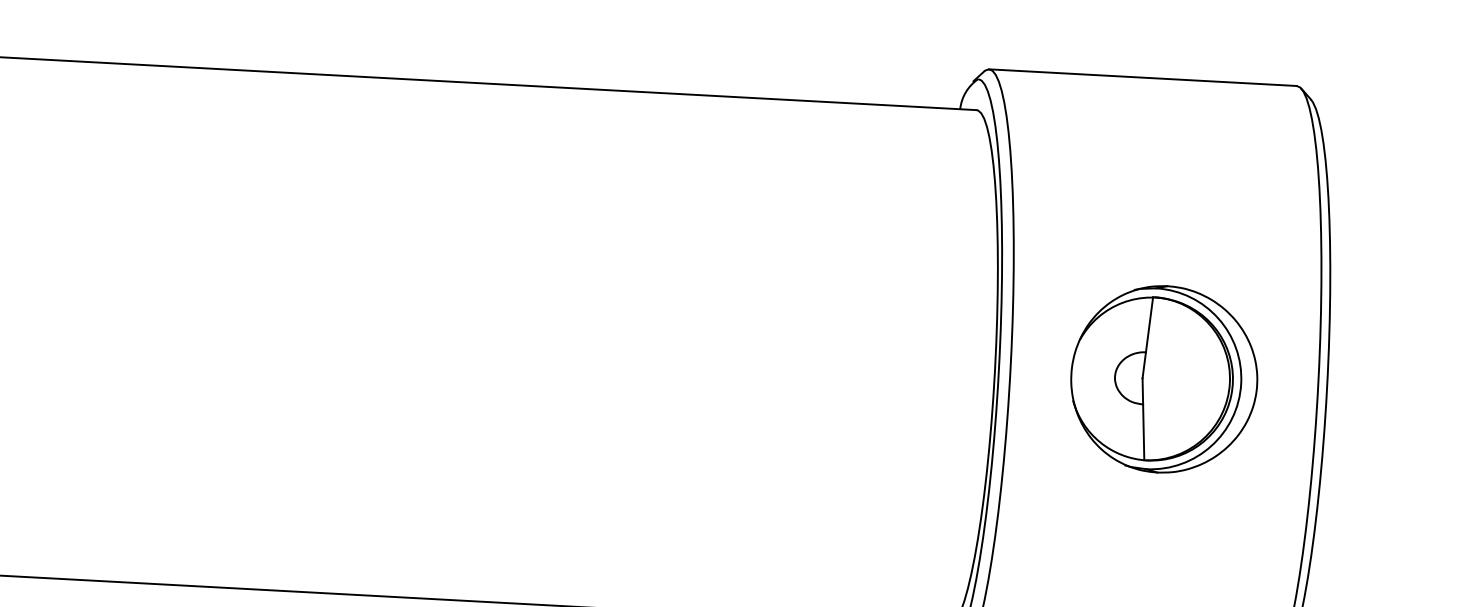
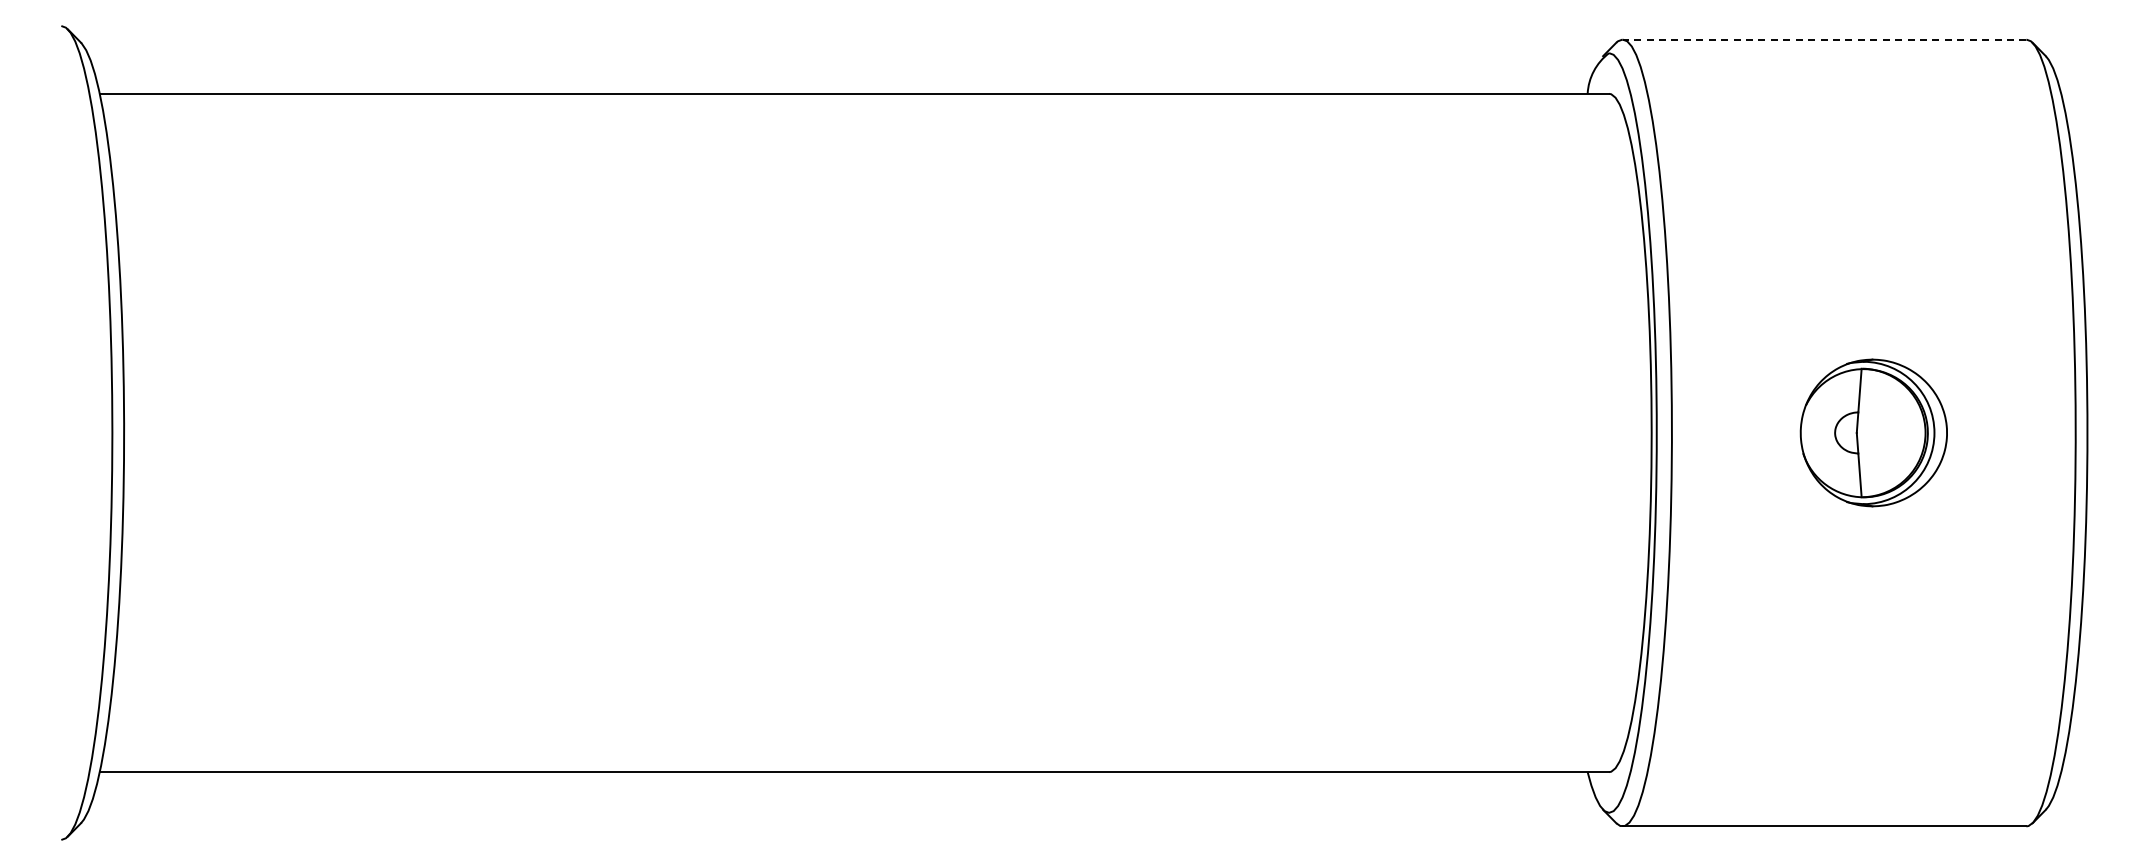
line: (1142, 77) -> (1824, 39), solid -> dashed
part: (1164, 379) -> (1873, 432), size x0.6

